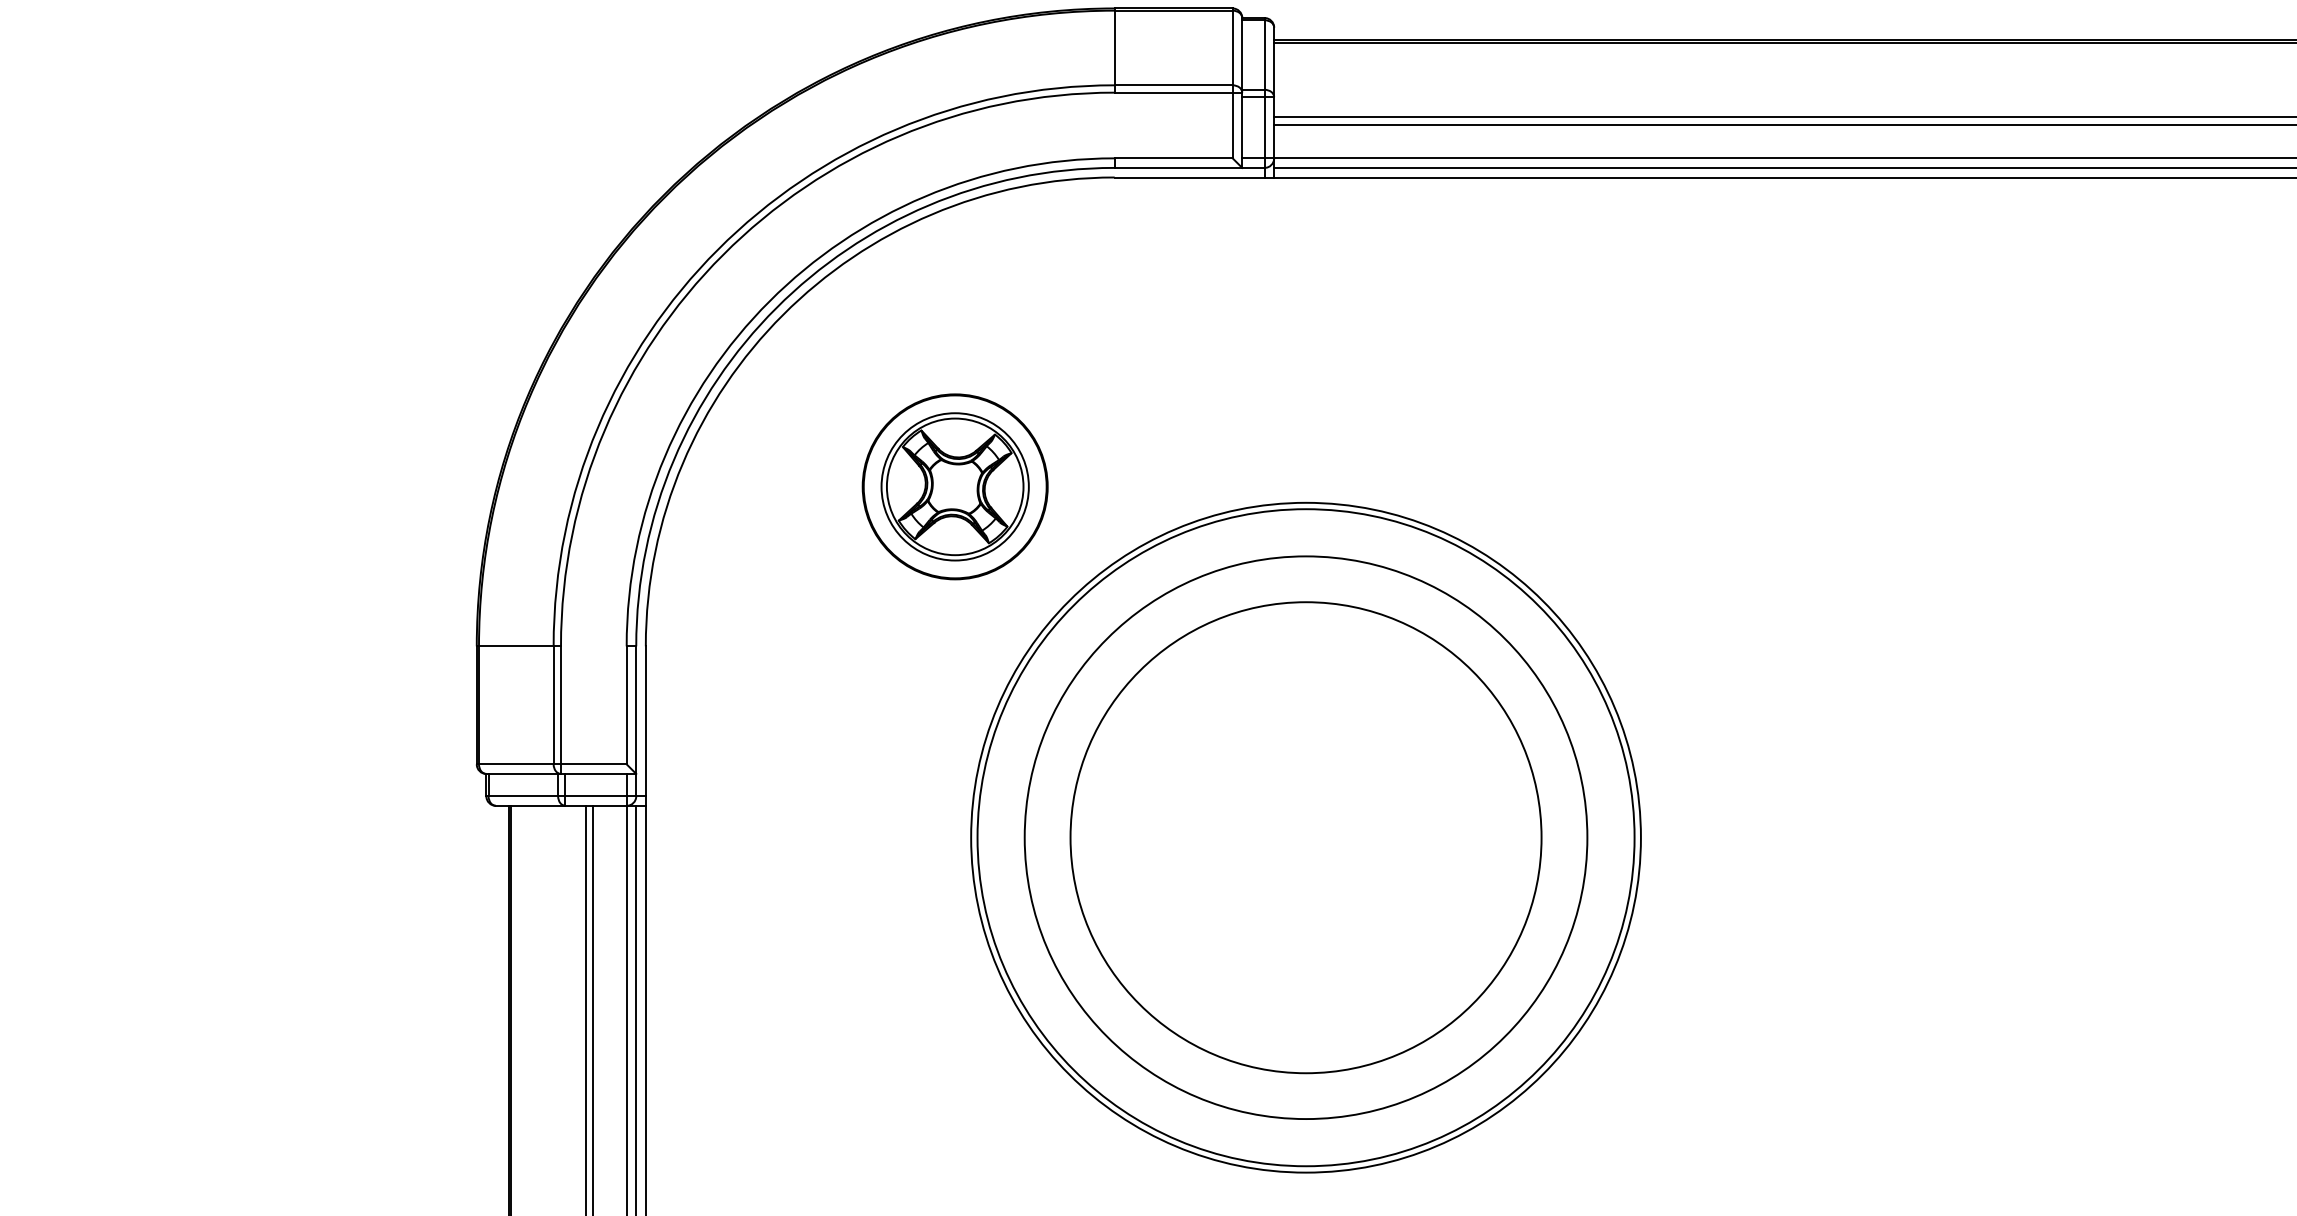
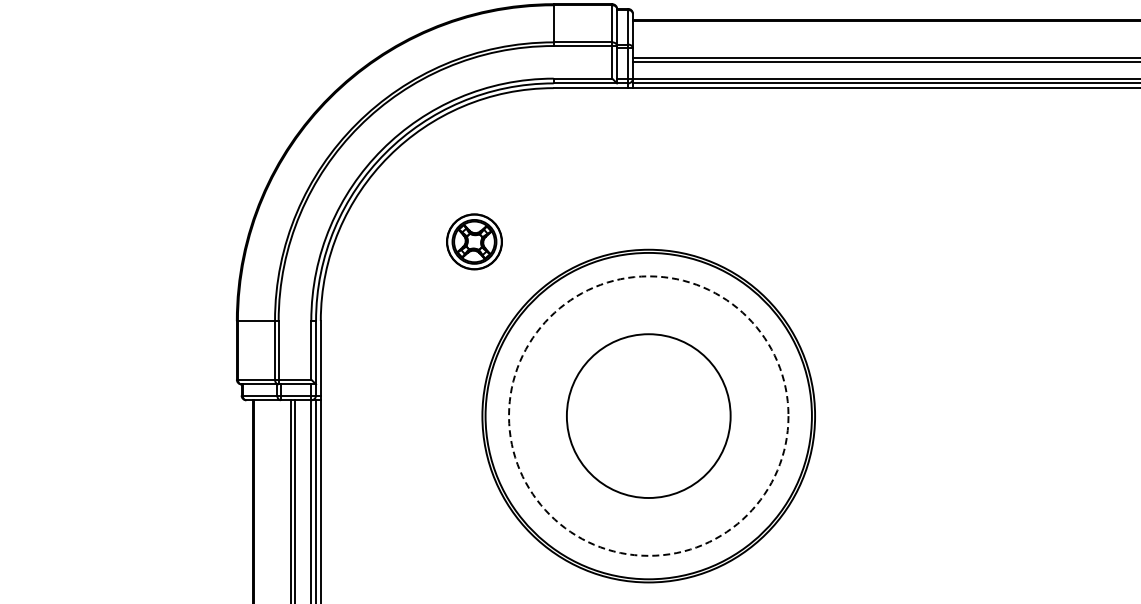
part: (955, 486) -> (474, 241), size x0.6
circle: (1305, 836) -> (648, 415), solid -> dashed
circle: (1305, 838) -> (648, 416), size x0.7

